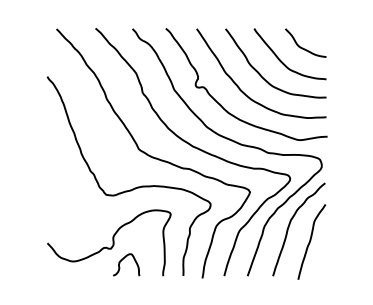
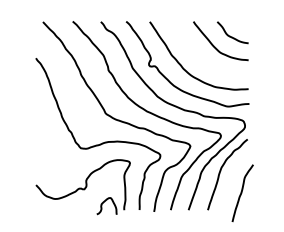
curve: (261, 74) -> (199, 56), removed
curve: (311, 240) -> (242, 192), moved
curve: (122, 260) -> (103, 202), moved

